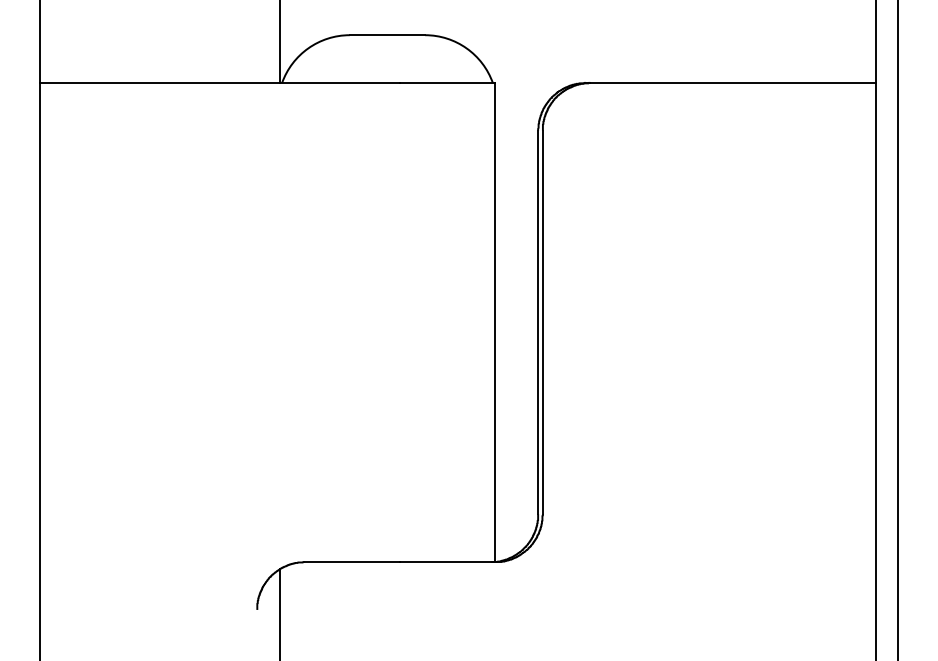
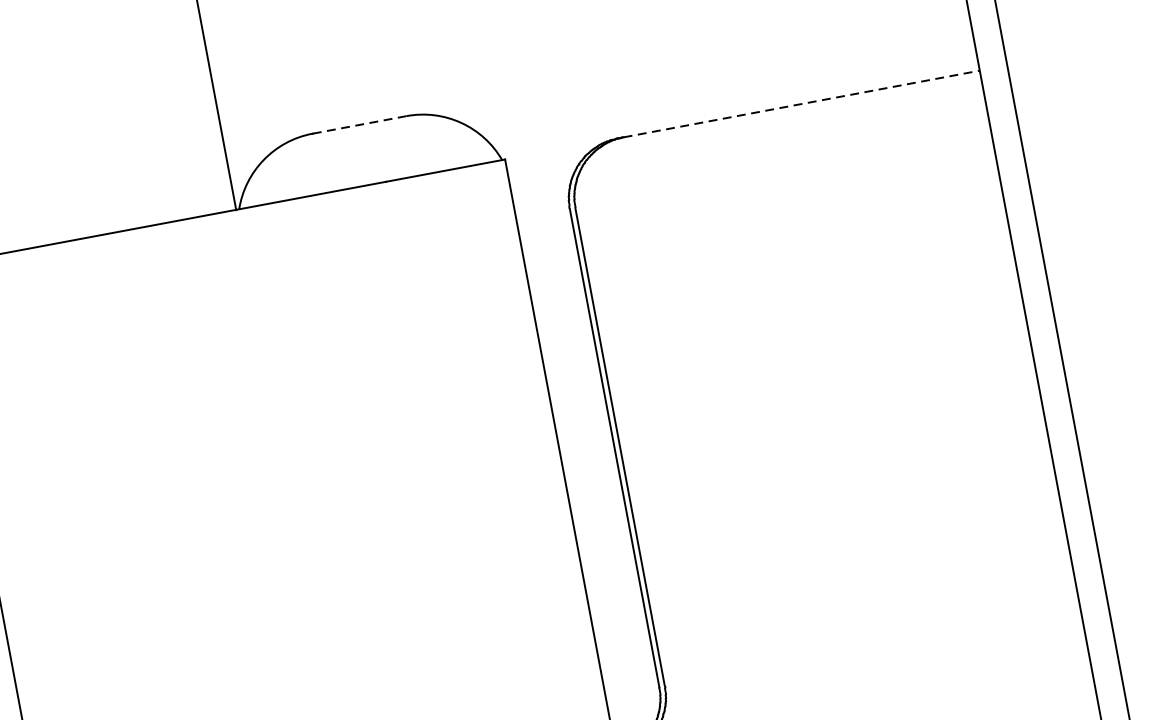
line: (387, 35) -> (359, 125), solid -> dashed
line: (733, 83) -> (802, 104), solid -> dashed

